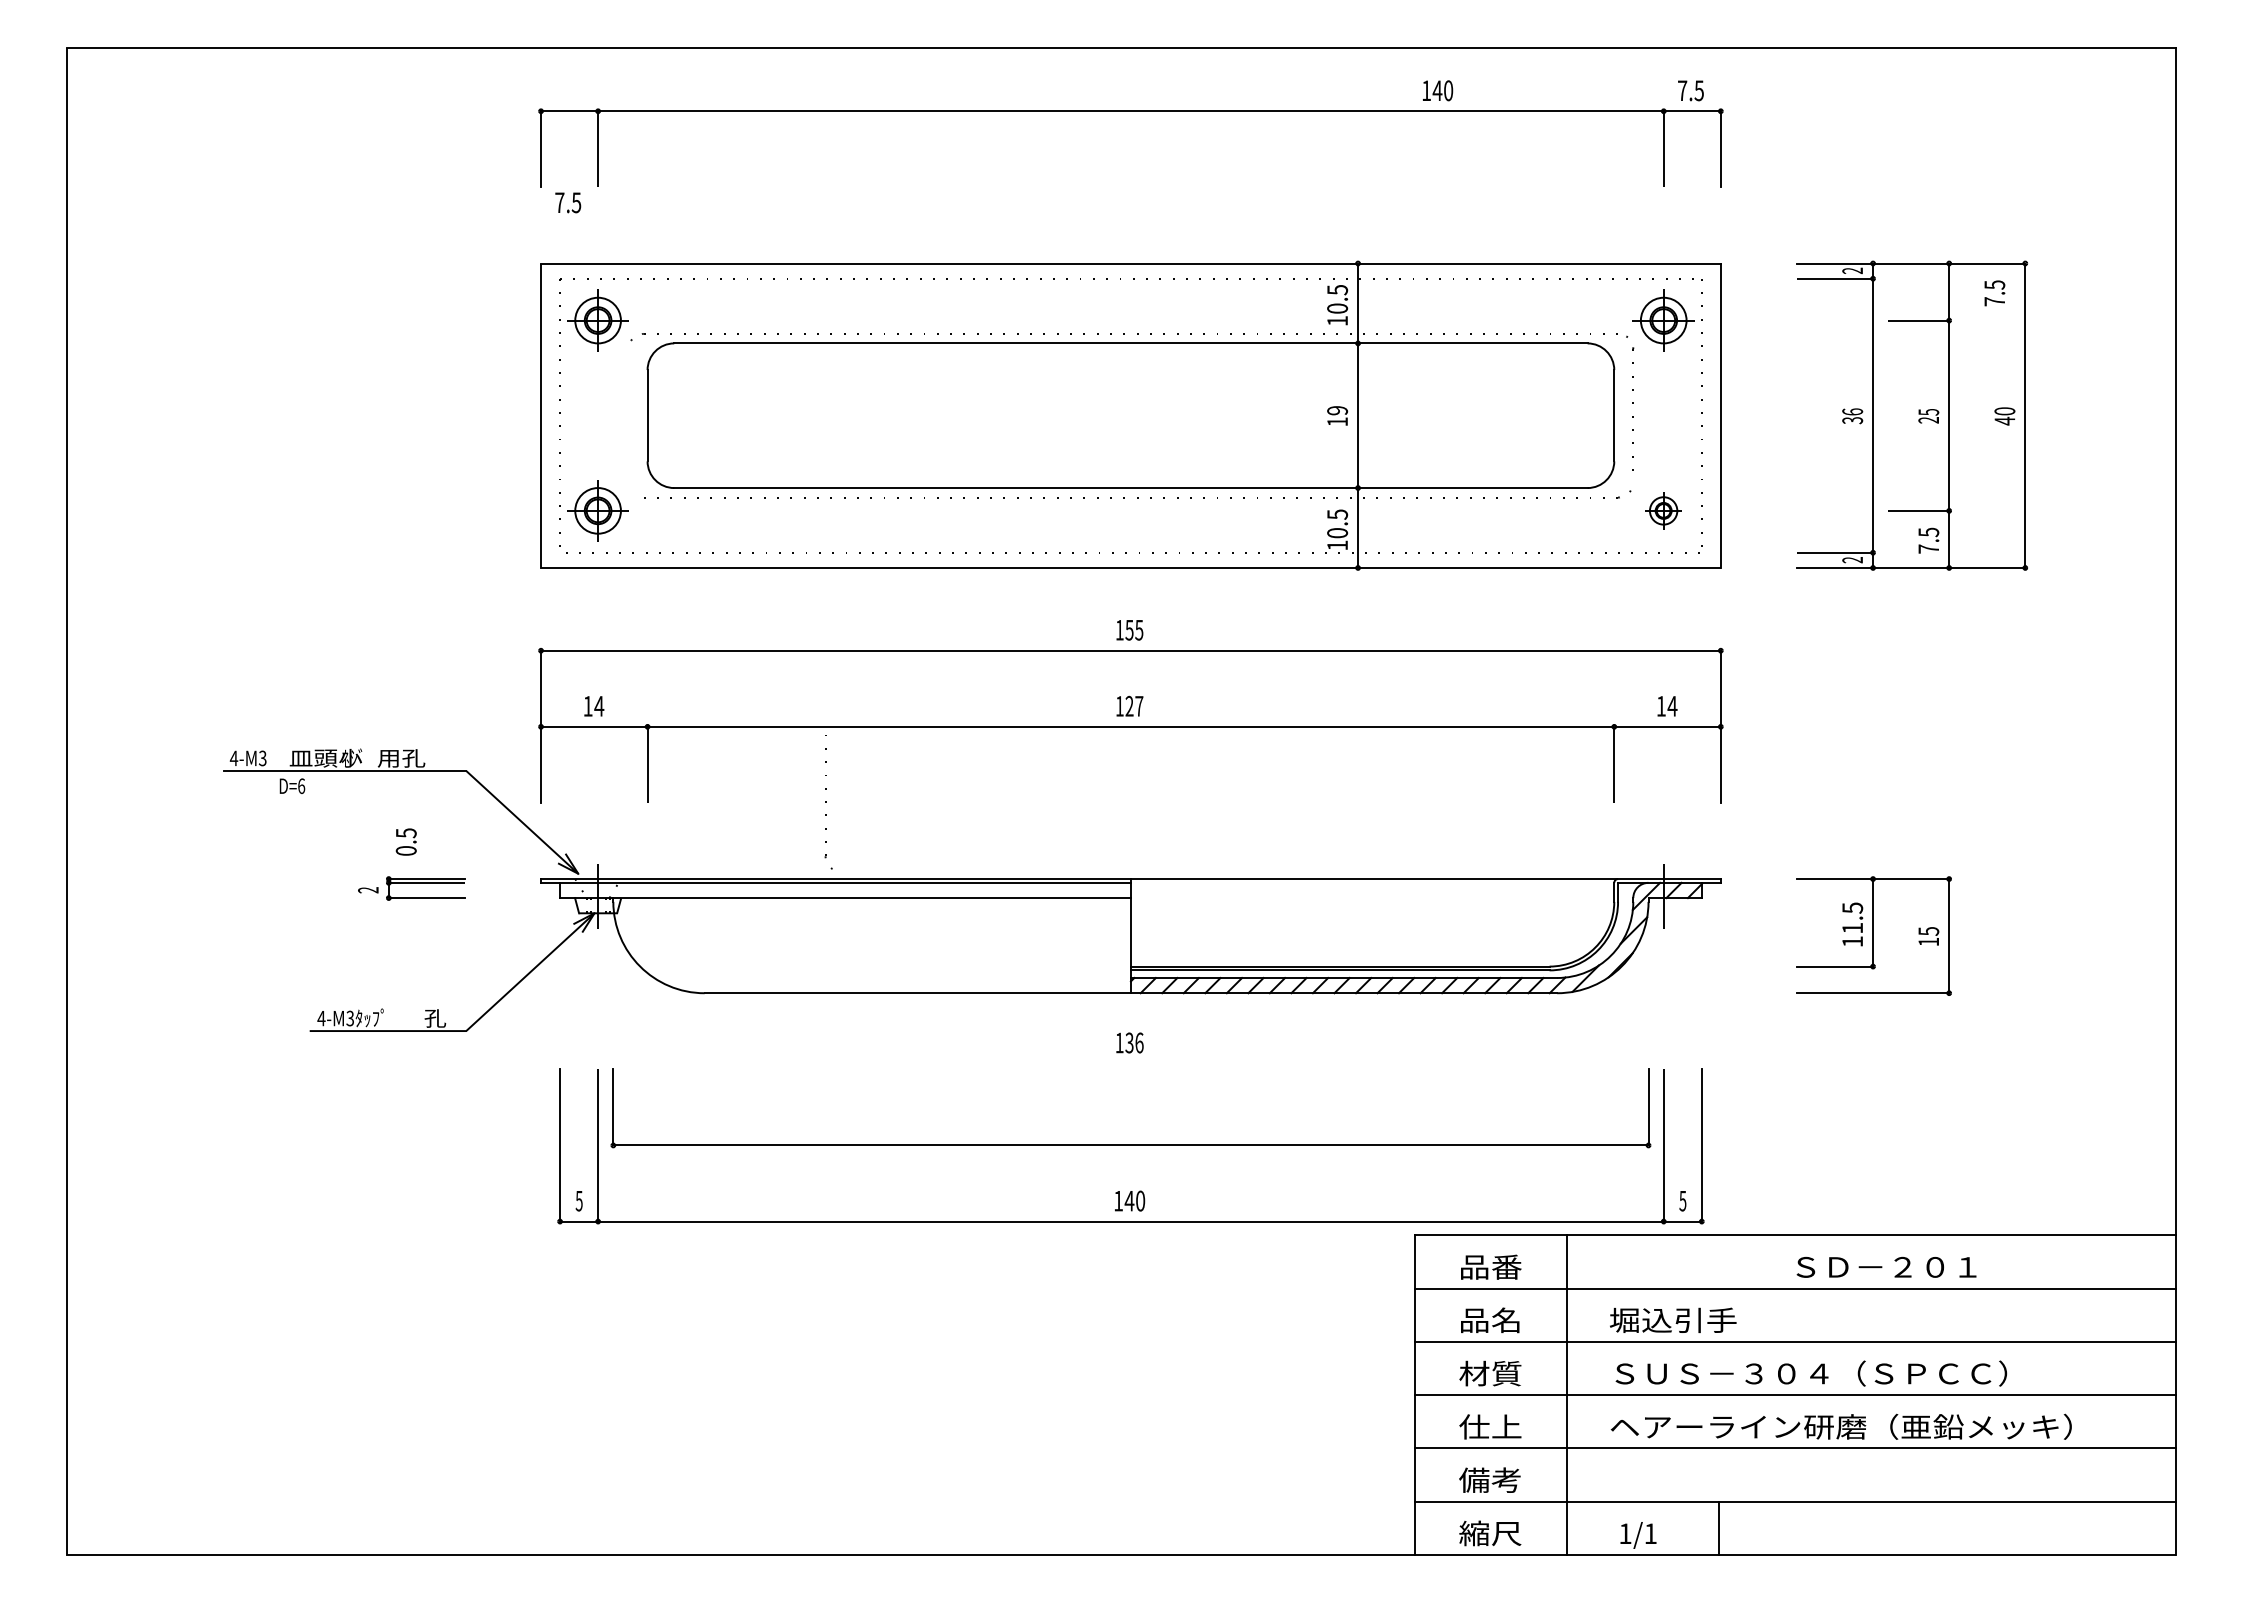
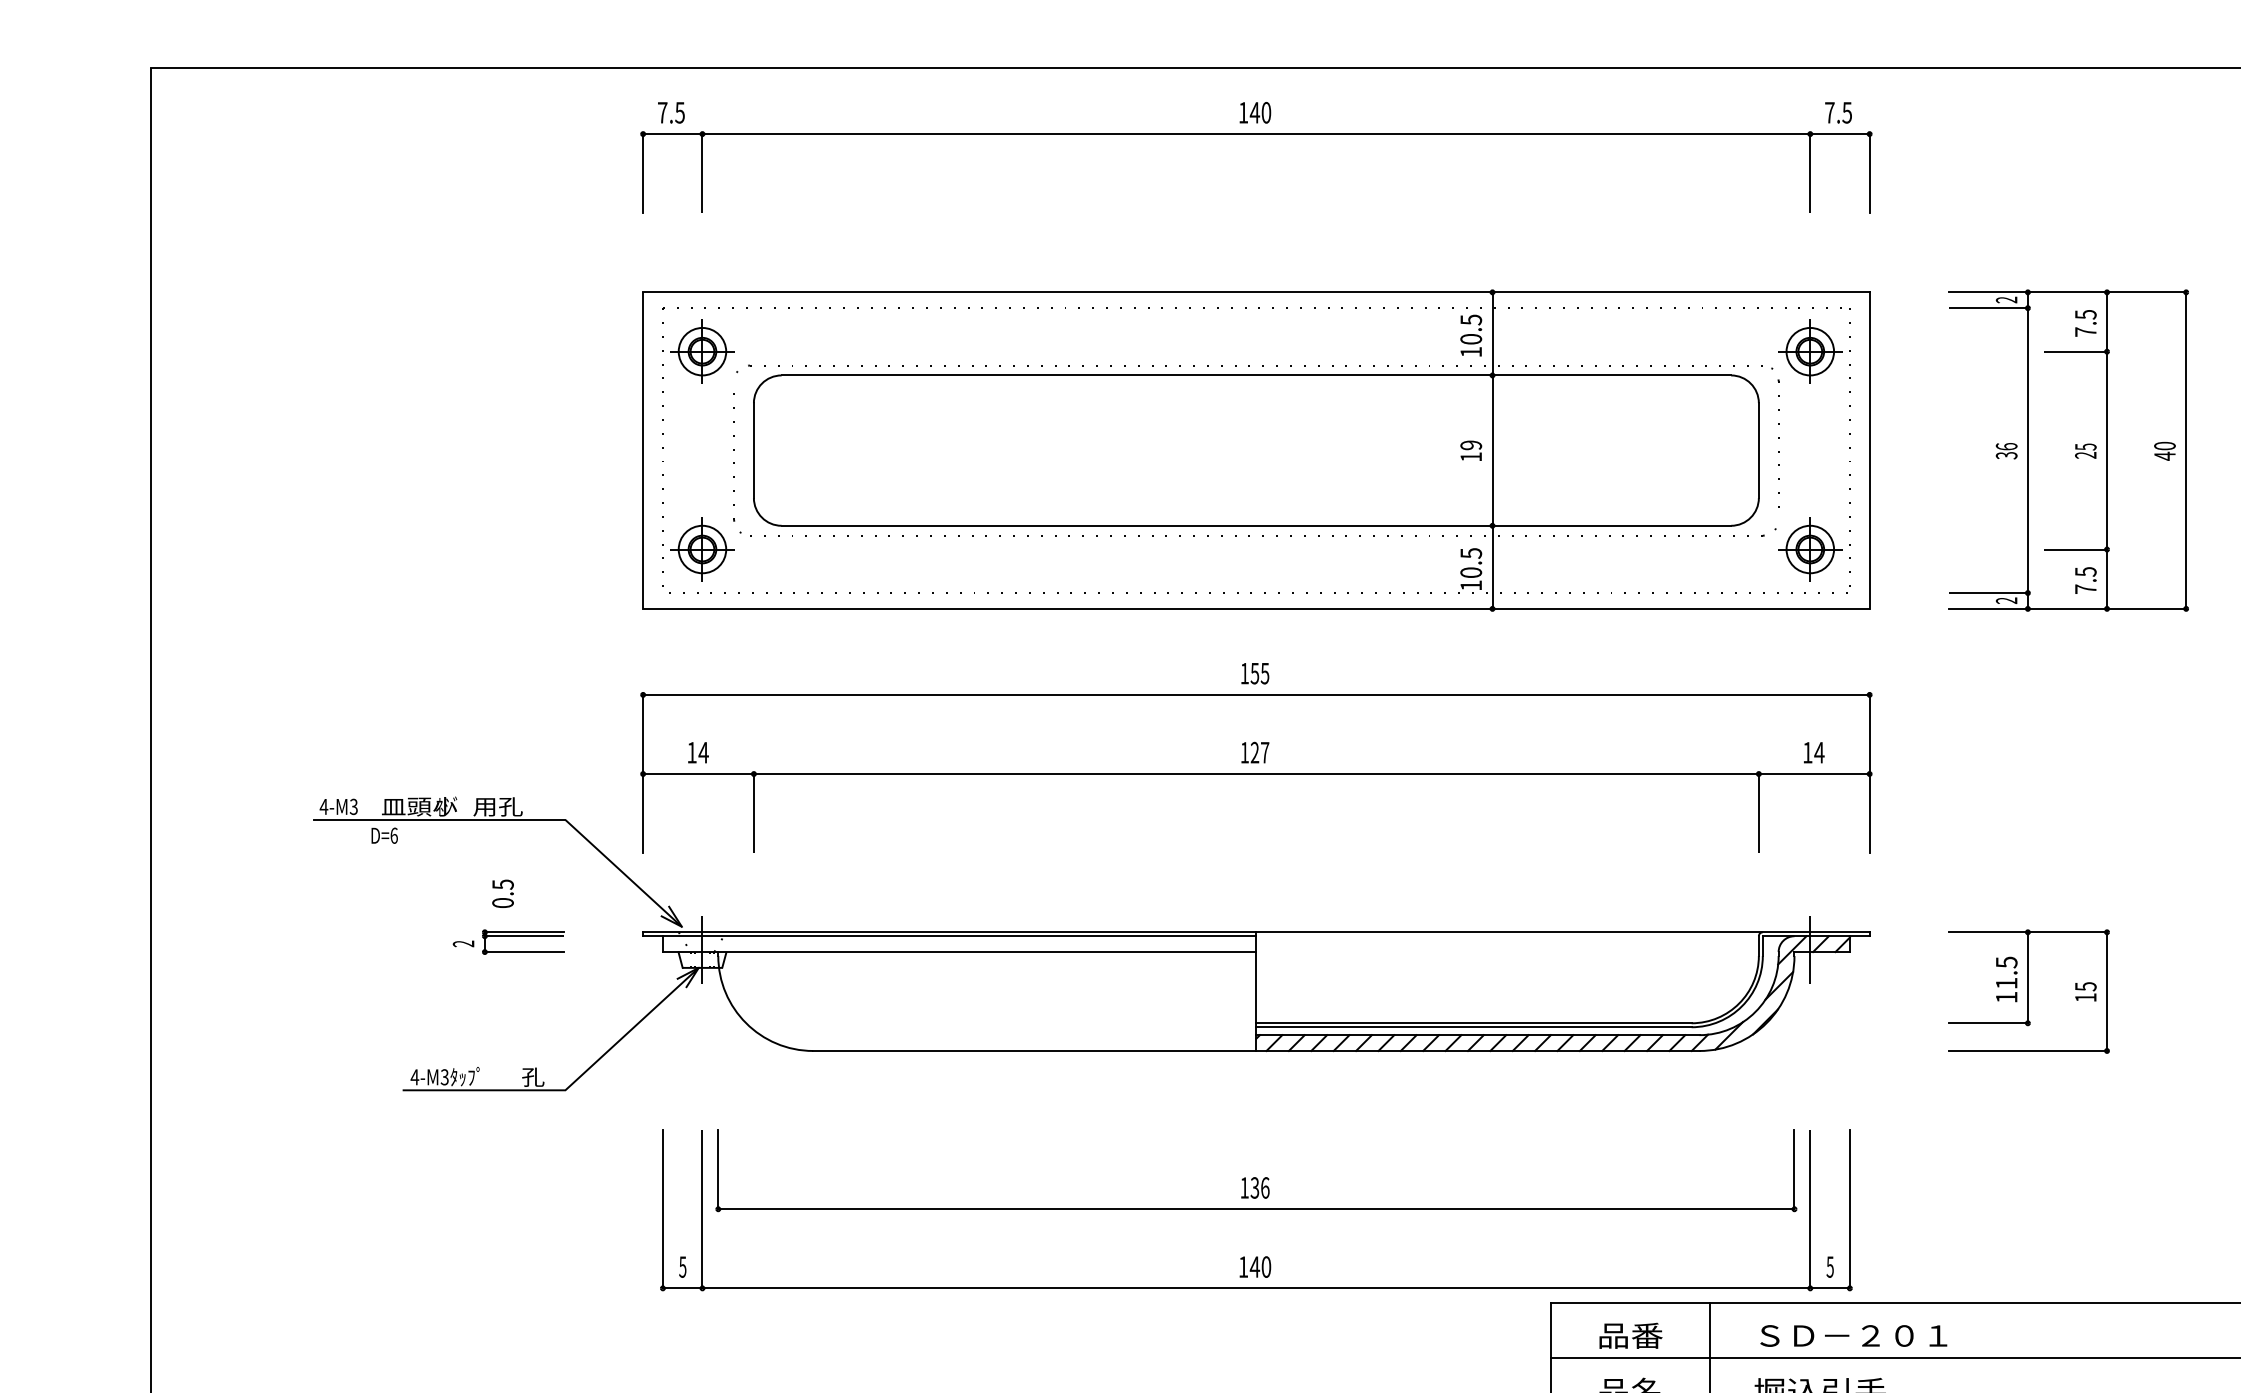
text: (1438, 90) -> (1255, 112), moved
text: (568, 202) -> (671, 112), moved
text: (1994, 293) -> (2085, 323), moved
part: (1663, 510) -> (1810, 549), size x1.67
part: (828, 802) -> (737, 463), moved
text: (1129, 1042) -> (1254, 1187), moved
text: (1886, 1266) -> (1853, 1335), moved

